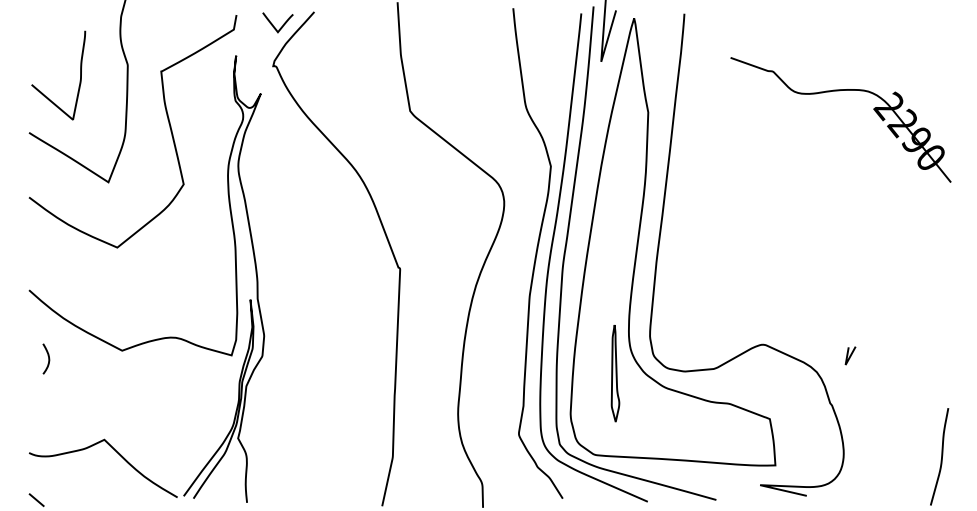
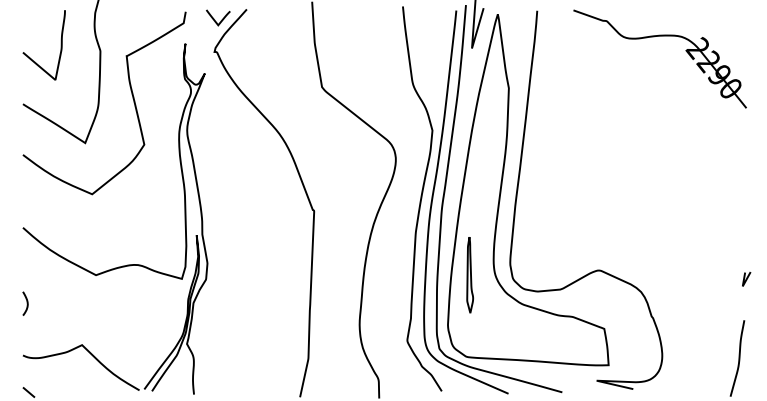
curve: (79, 75) -> (60, 45), moved
part: (833, 92) -> (654, 37), moved
line: (850, 356) -> (746, 279), moved
curve: (47, 358) -> (26, 303), moved
part: (614, 374) -> (469, 275), moved

